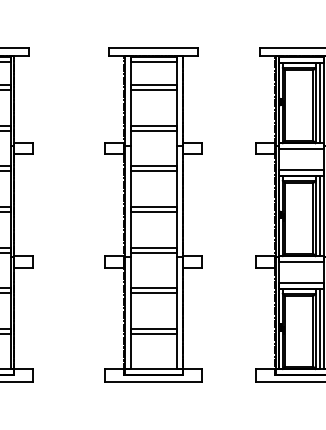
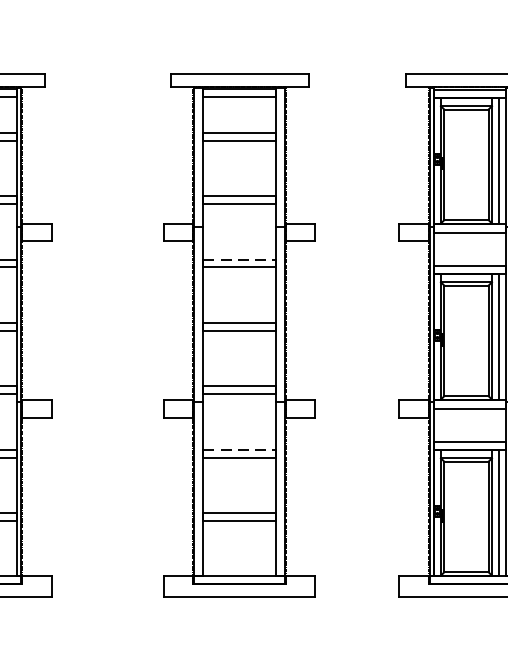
line: (154, 166) -> (240, 259), solid -> dashed
line: (154, 288) -> (240, 450), solid -> dashed

